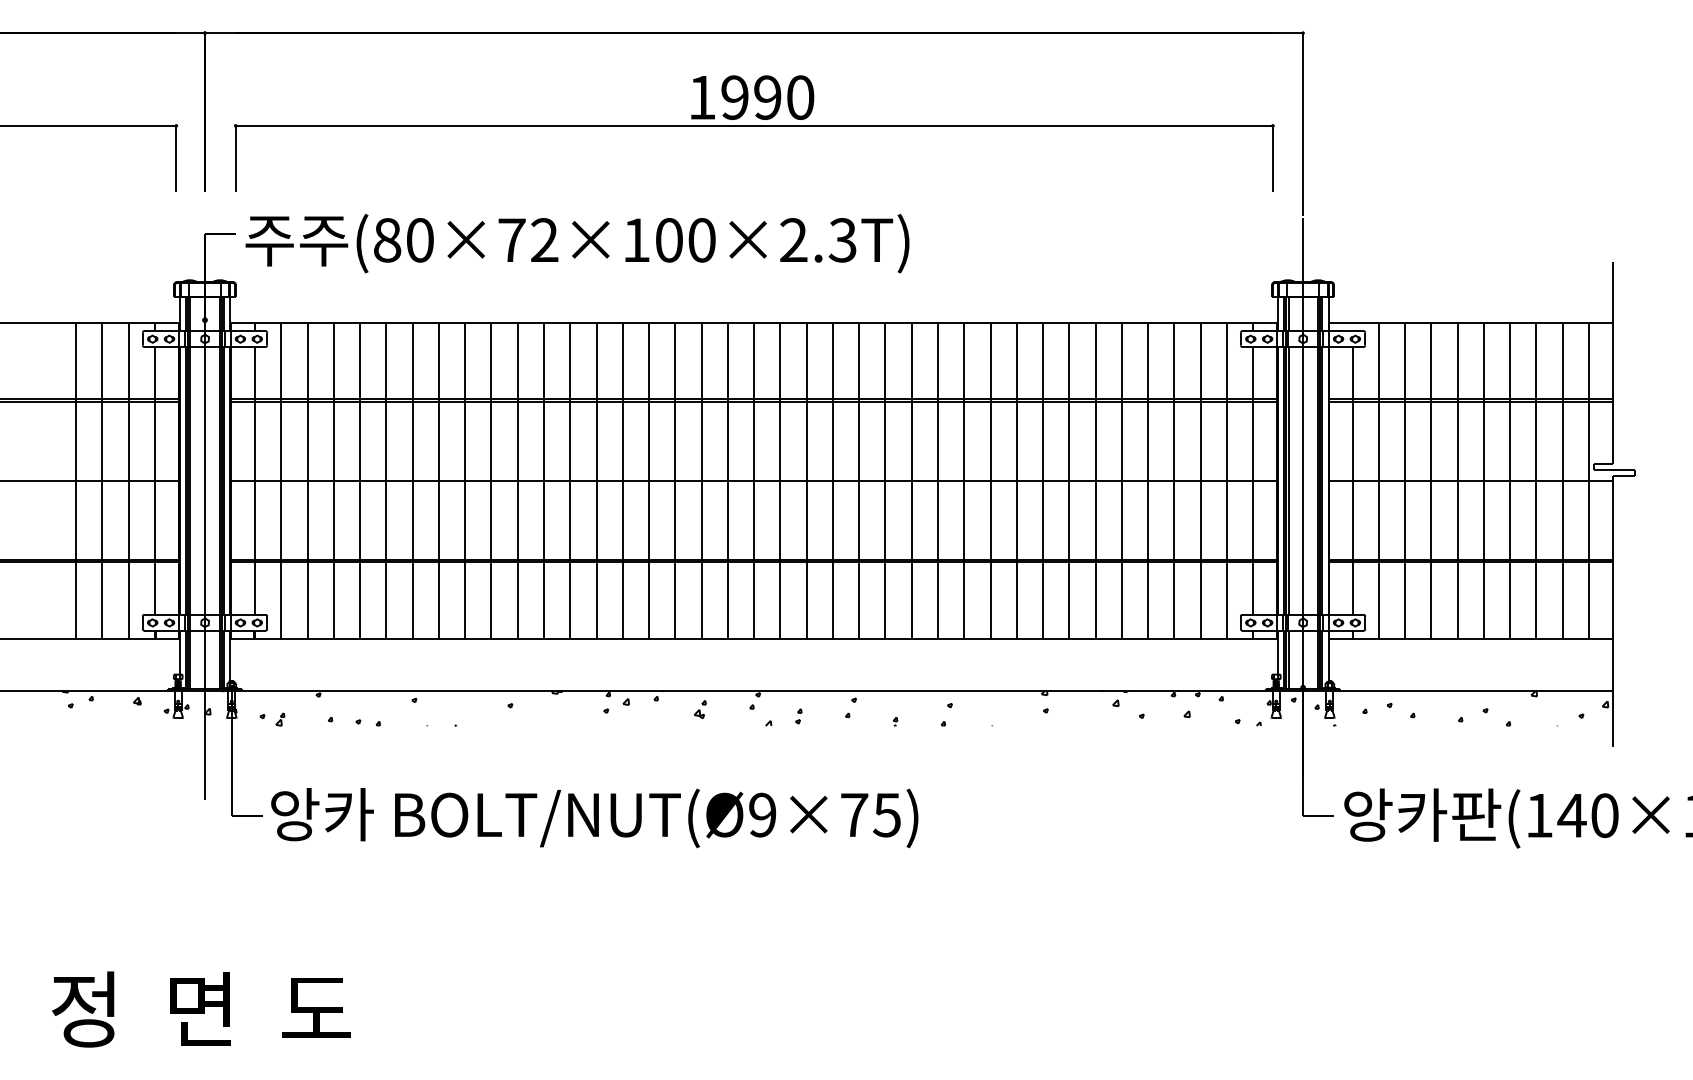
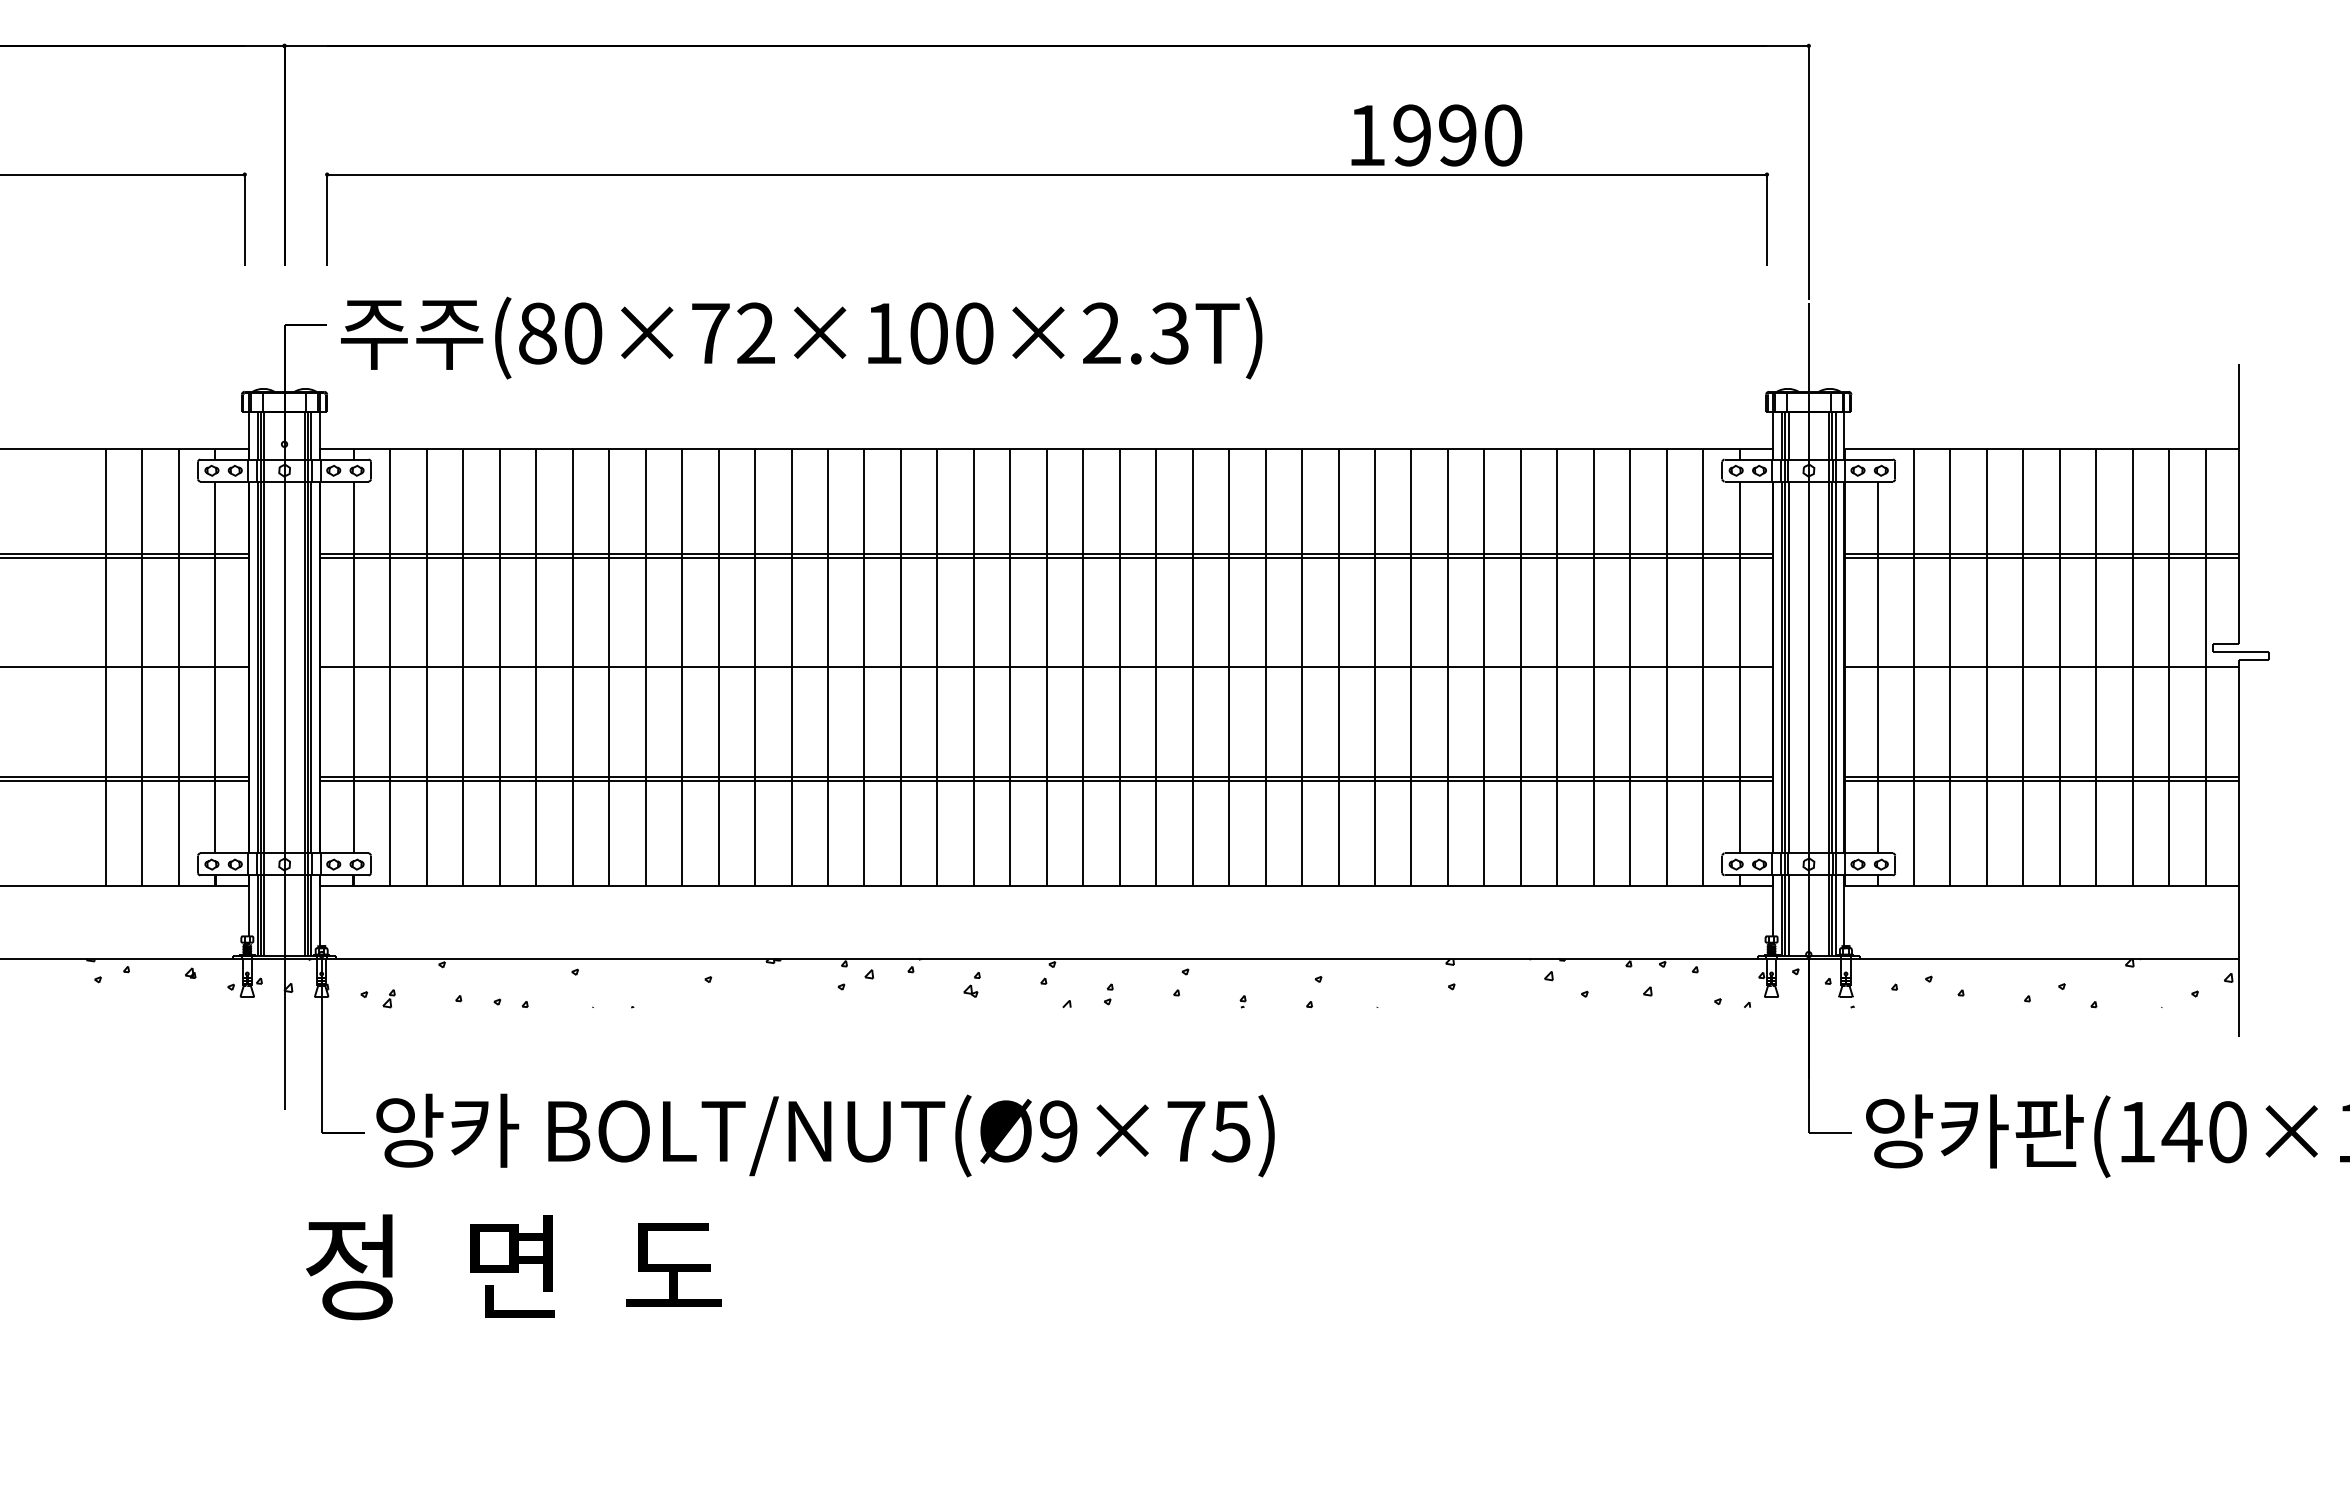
text: (752, 97) -> (1436, 135), moved
text: (201, 1009) -> (513, 1267), moved

